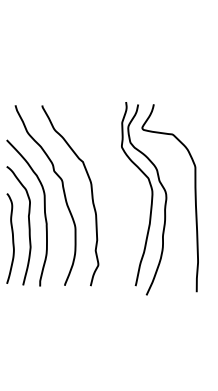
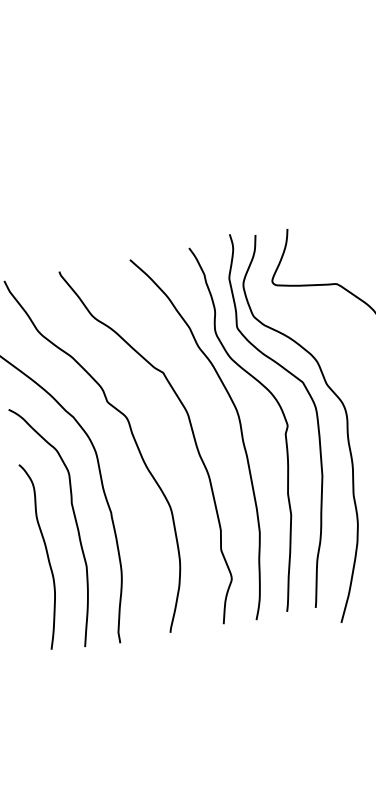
part: (114, 195) -> (239, 429), added

